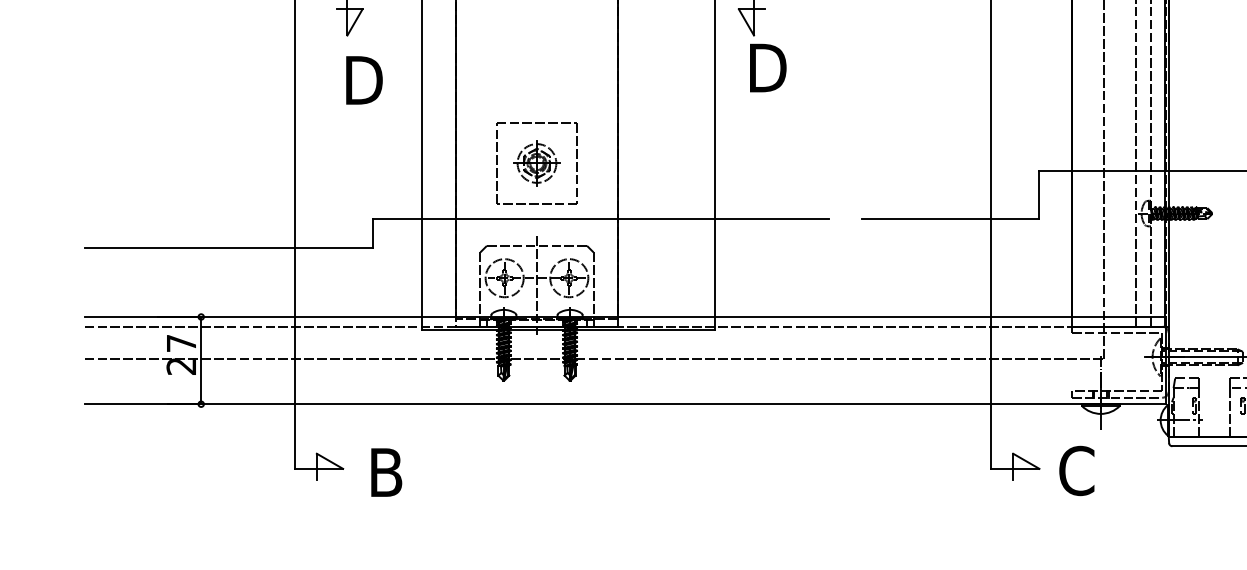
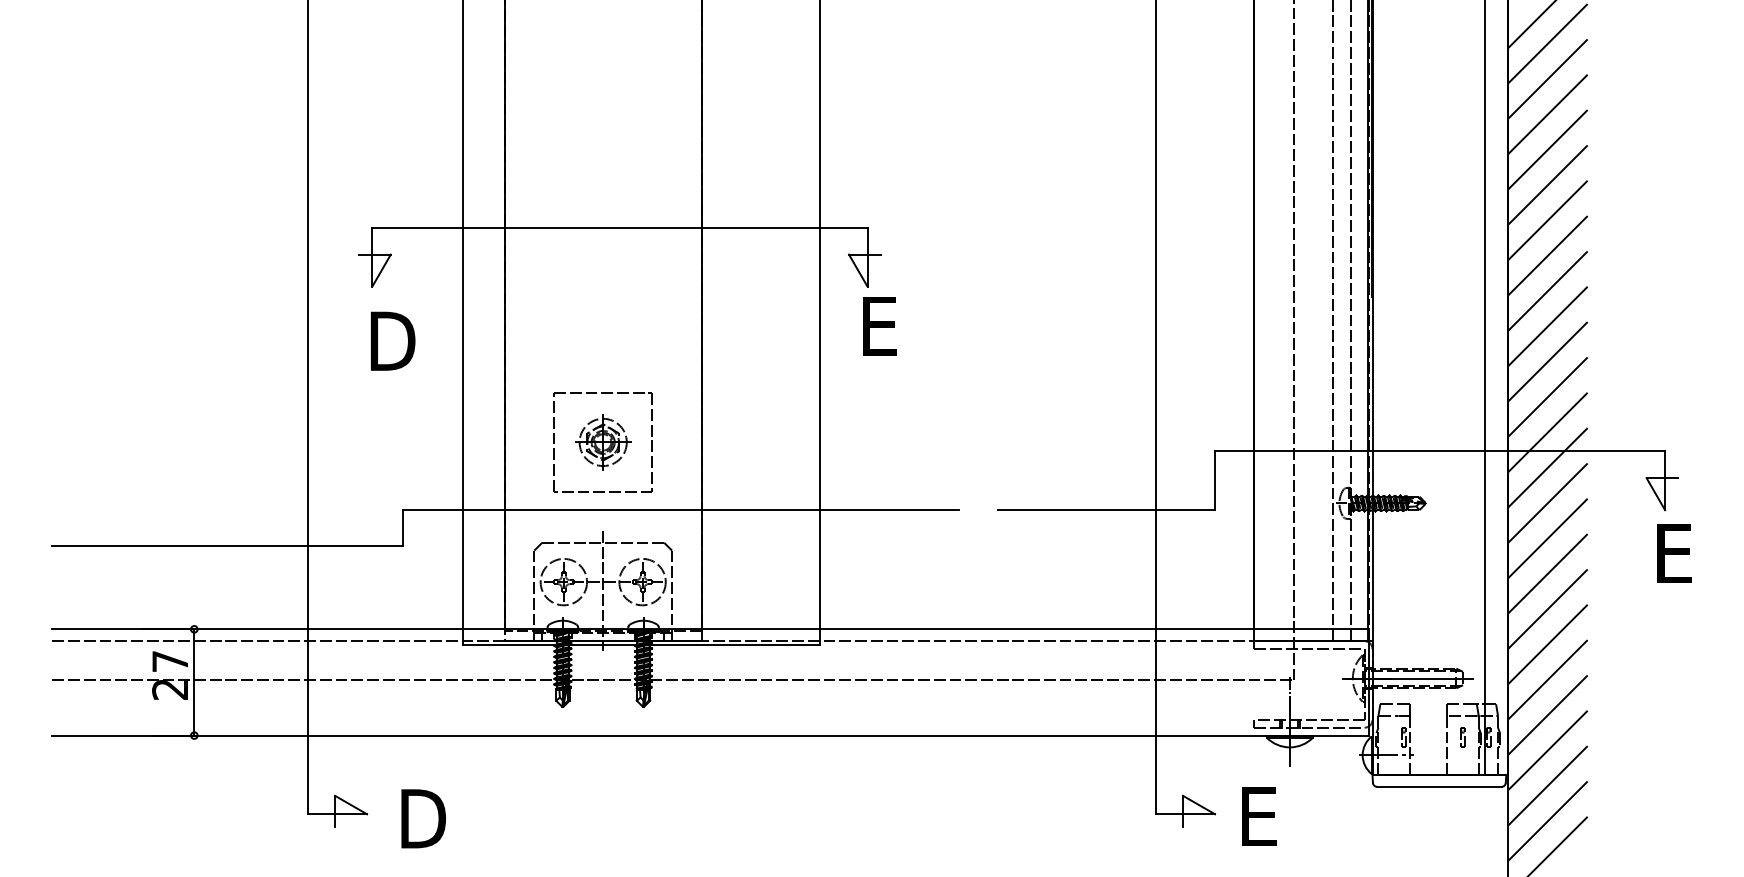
text: (767, 67) -> (884, 325), D -> E
text: (1076, 470) -> (1260, 816), C -> E
text: (391, 472) -> (426, 818), B -> D

